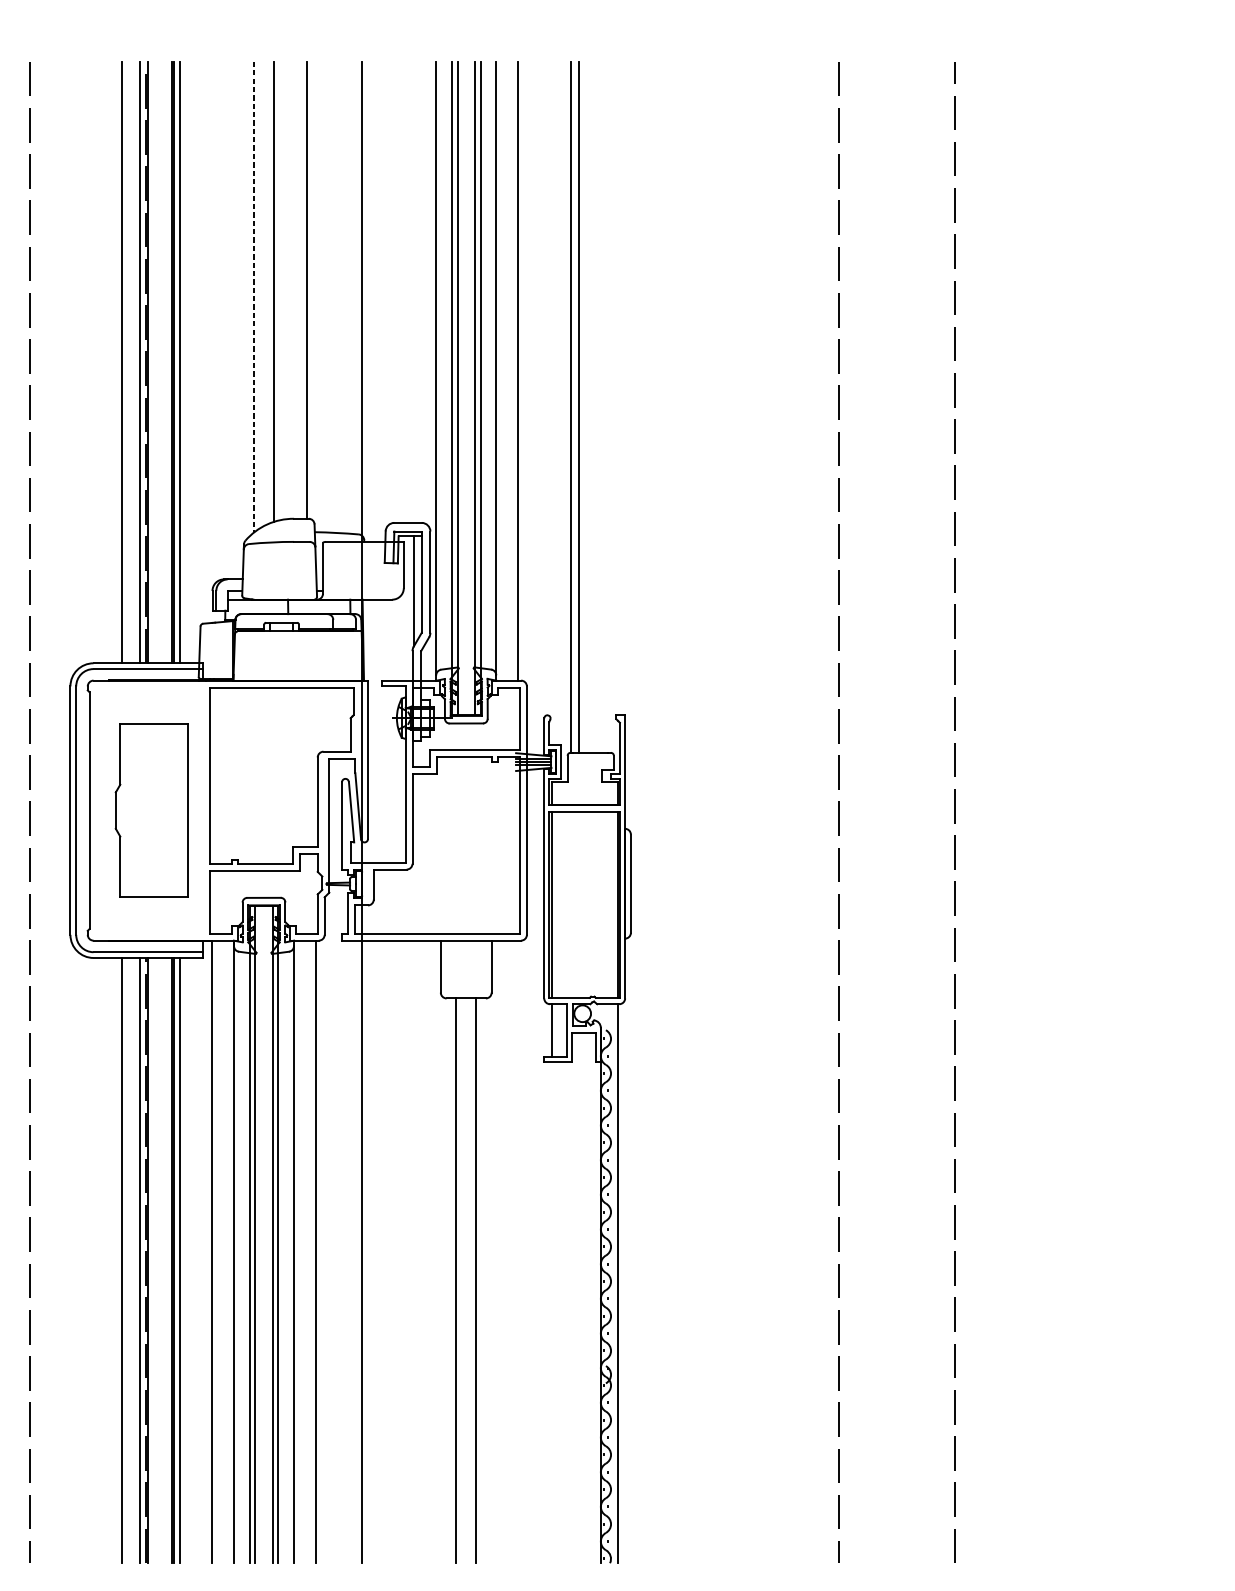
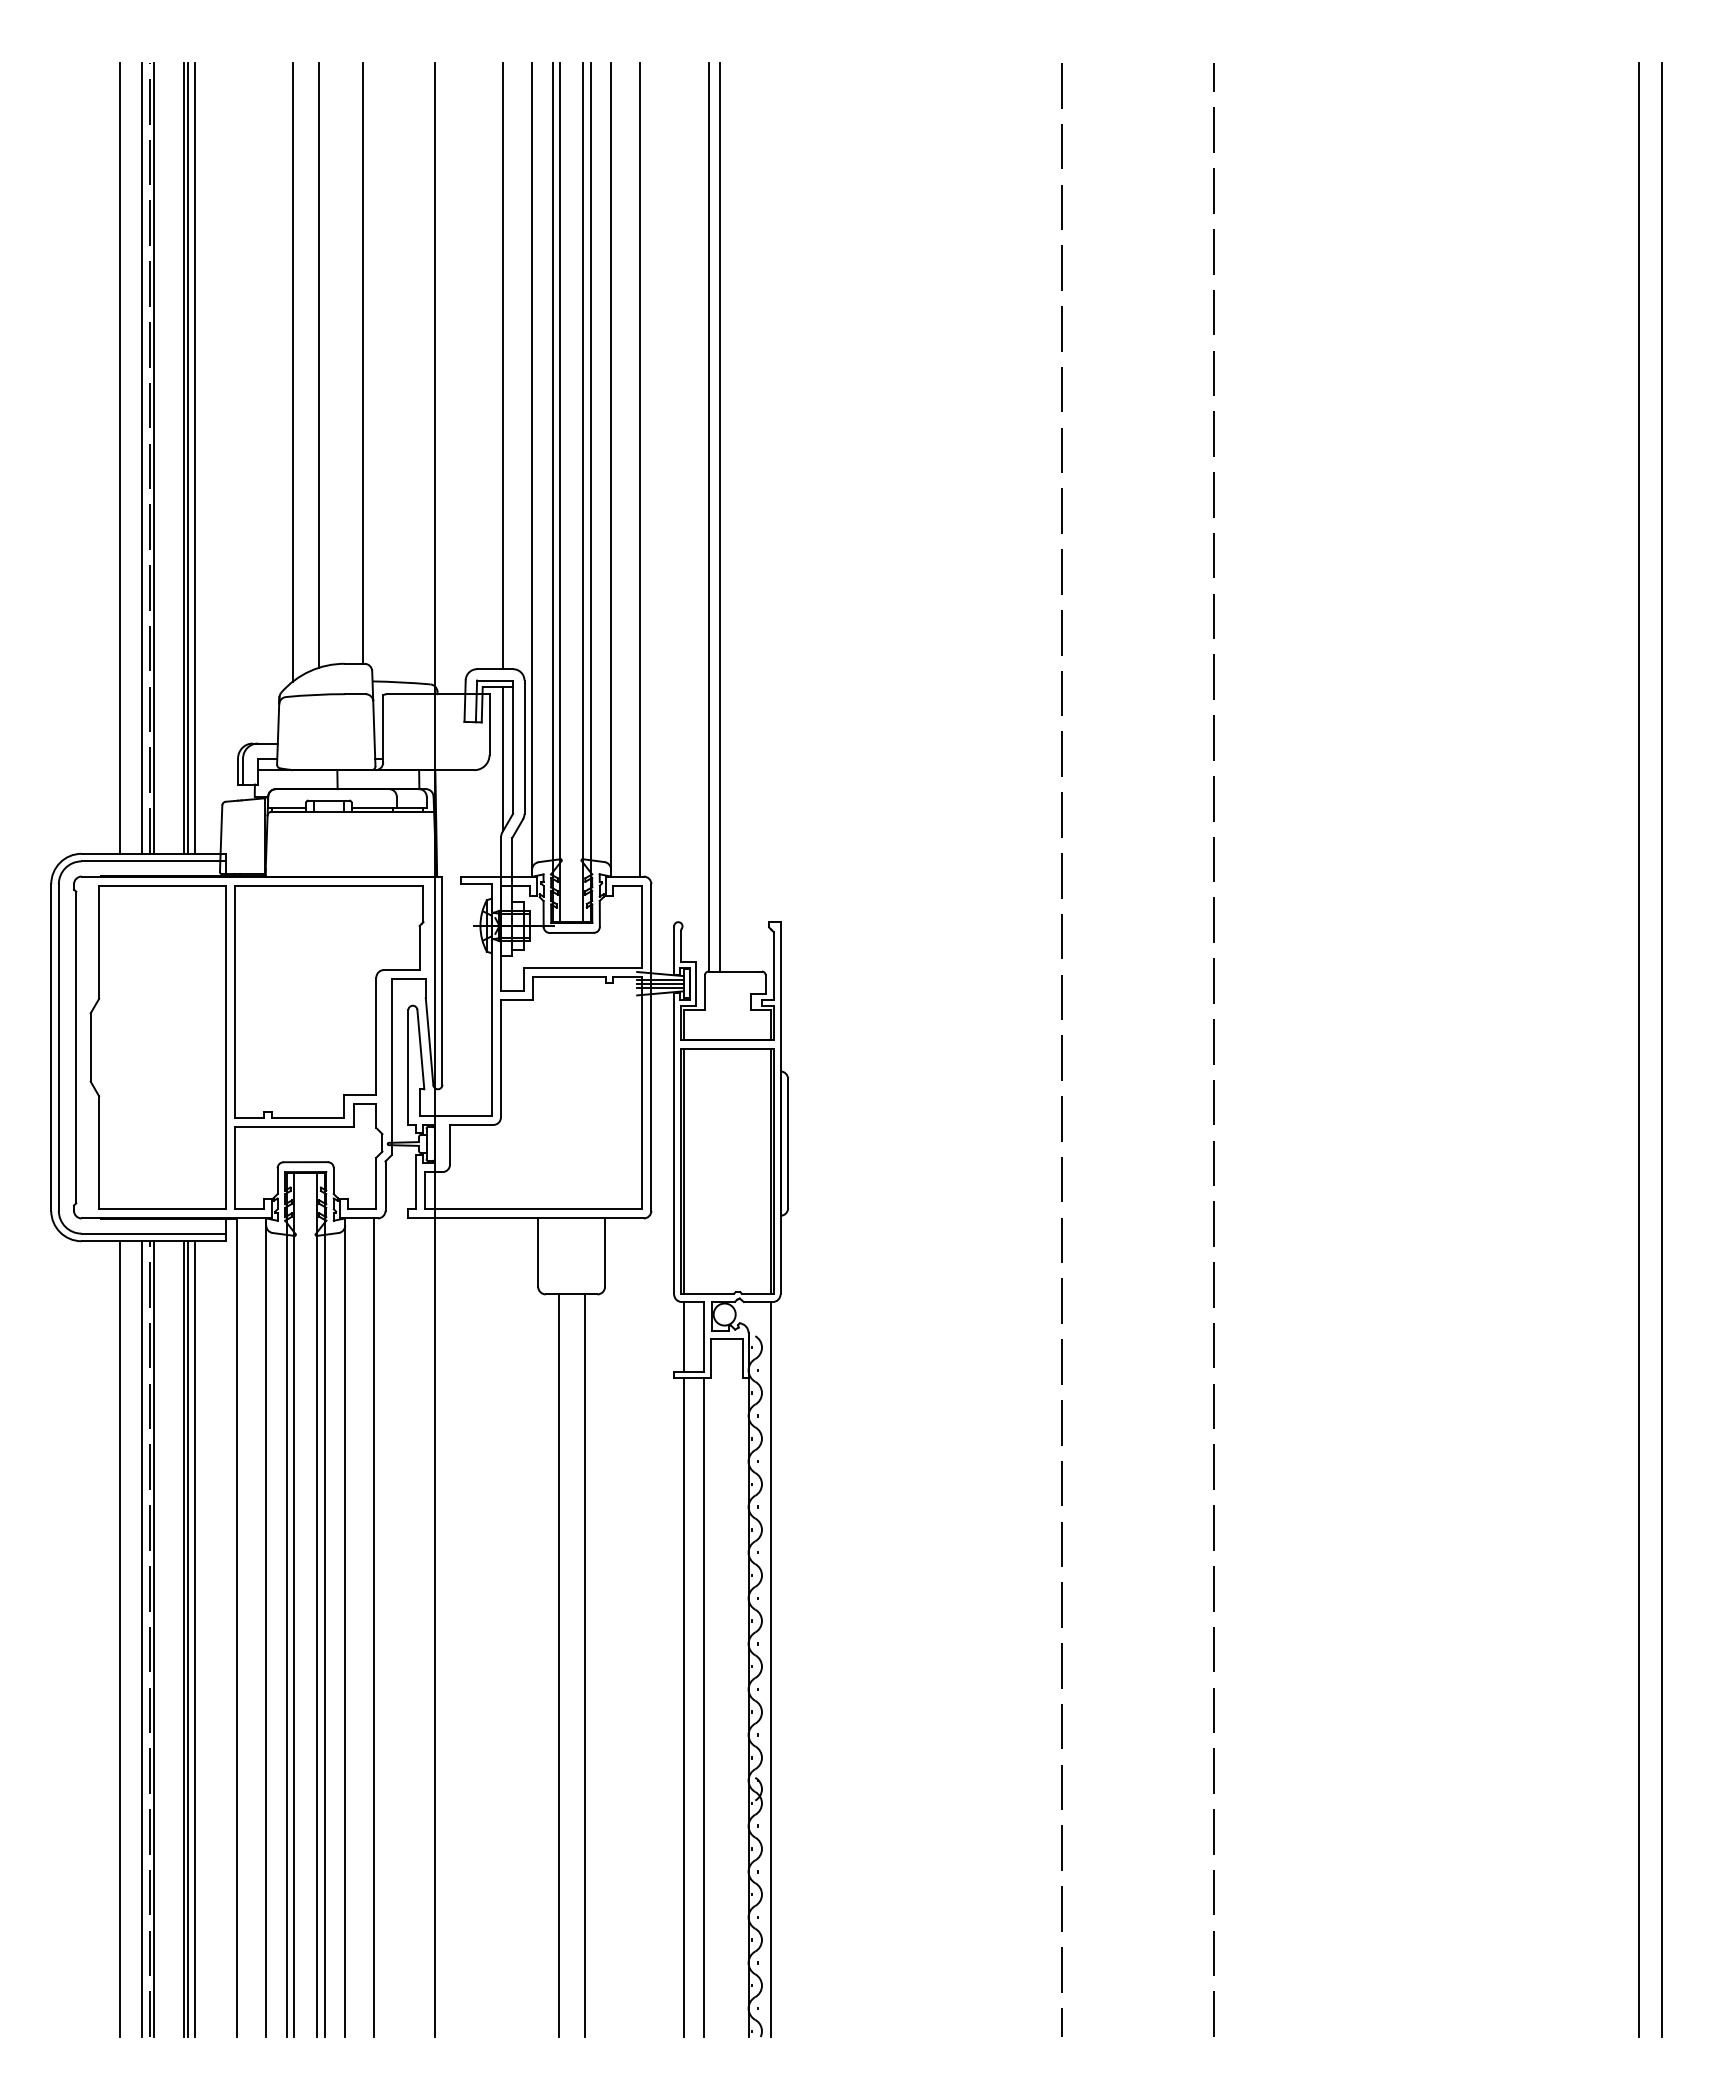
line: (414, 291) -> (503, 365), added
line: (253, 297) -> (292, 372), dashed -> solid
part: (151, 810) -> (157, 1047), size x1.43
line: (552, 1312) -> (684, 1707), added
line: (566, 1312) -> (703, 1707), added

